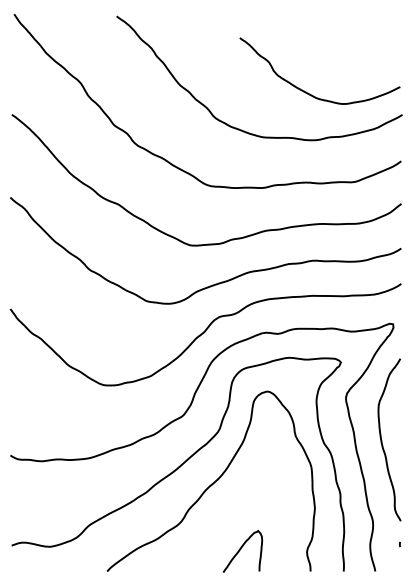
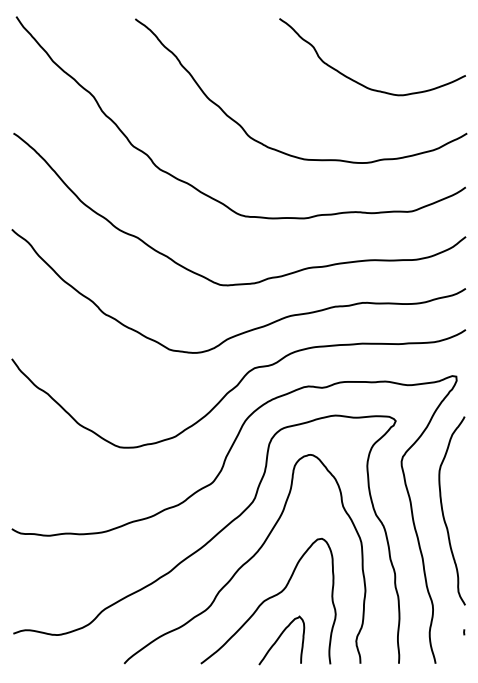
curve: (308, 92) -> (359, 81), moved
curve: (231, 516) -> (268, 599), added

